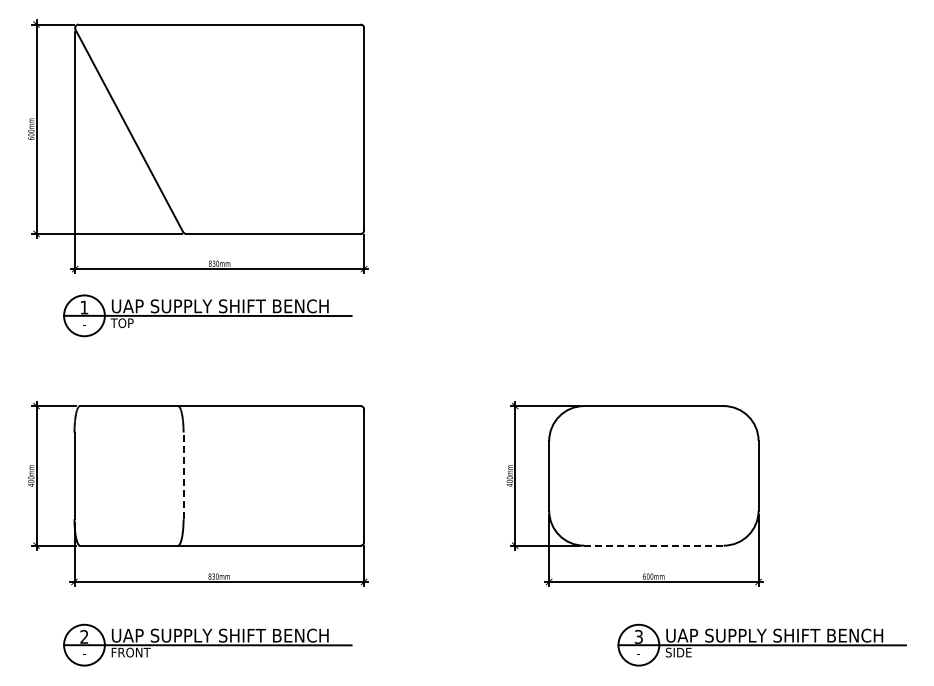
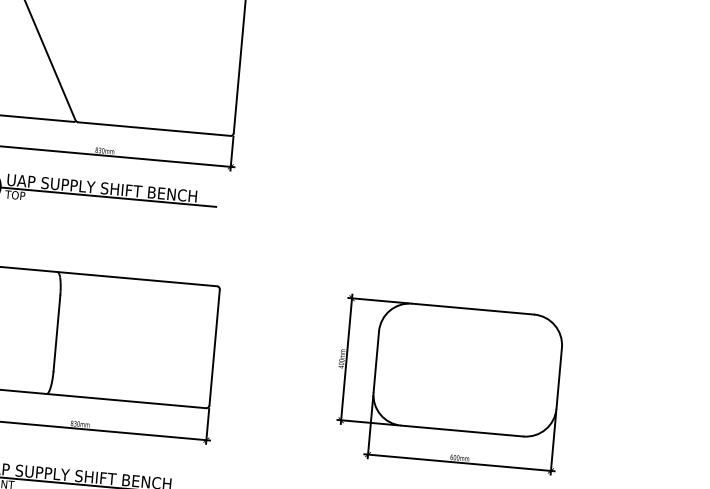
line: (183, 475) -> (56, 333), dashed -> solid
line: (653, 545) -> (461, 430), dashed -> solid

